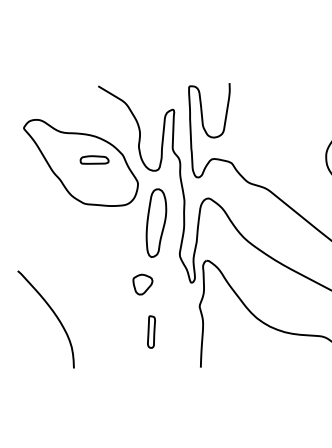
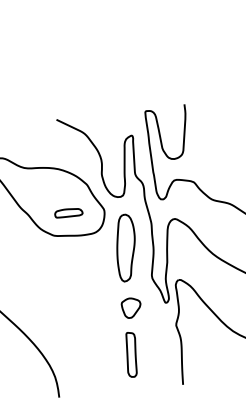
part: (94, 159) -> (68, 212), moved
part: (142, 284) -> (131, 307), moved
part: (151, 331) -> (131, 354), size x1.43

